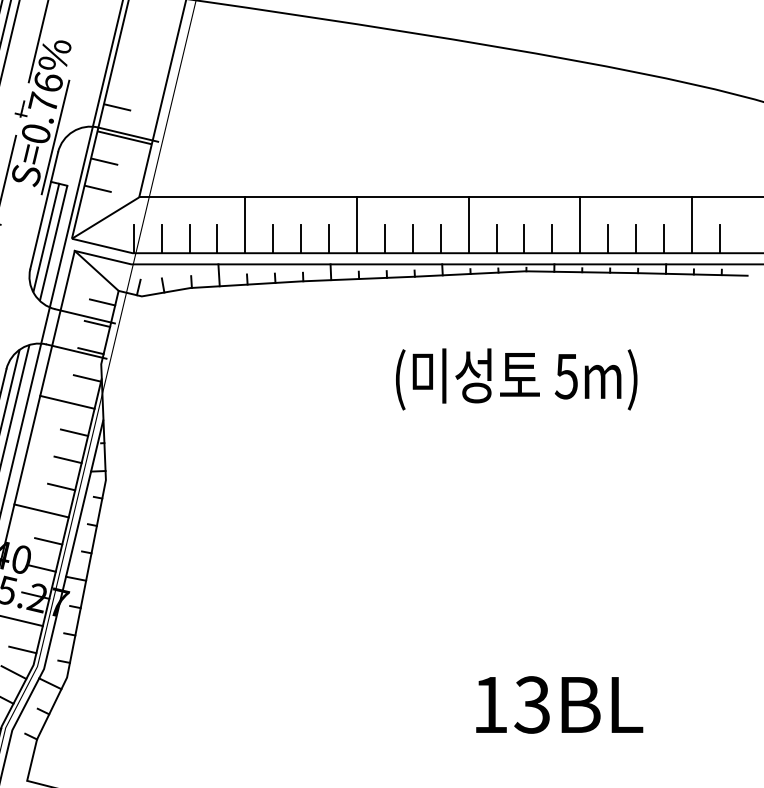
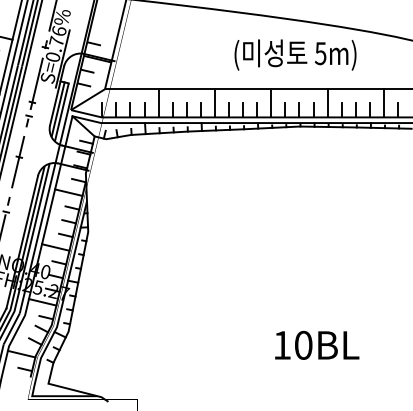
text: (516, 378) -> (295, 54), moved
text: (532, 705) -> (303, 345), 13BL -> 10BL

